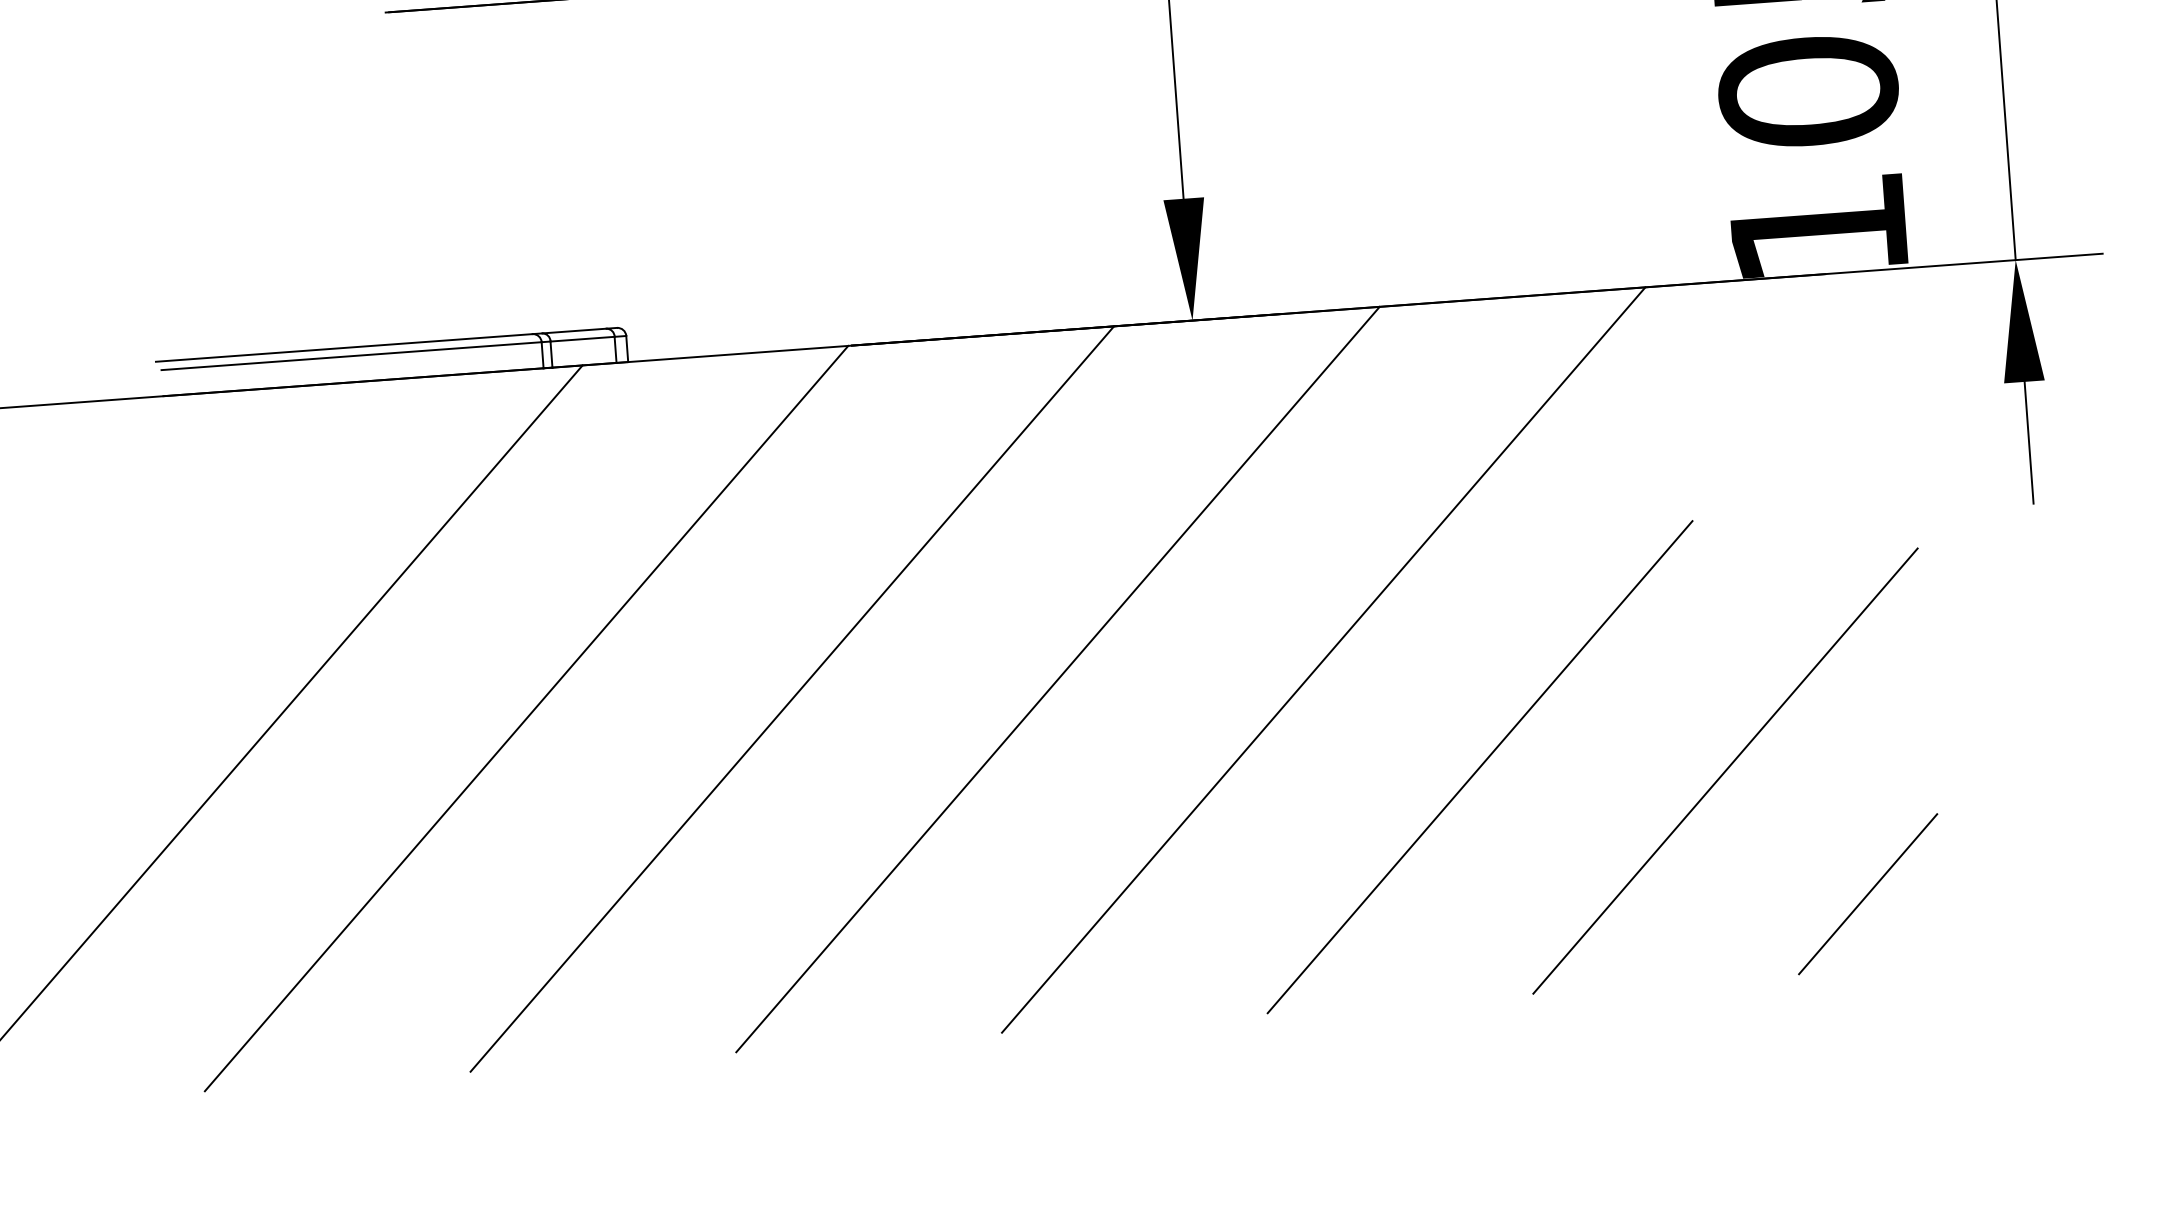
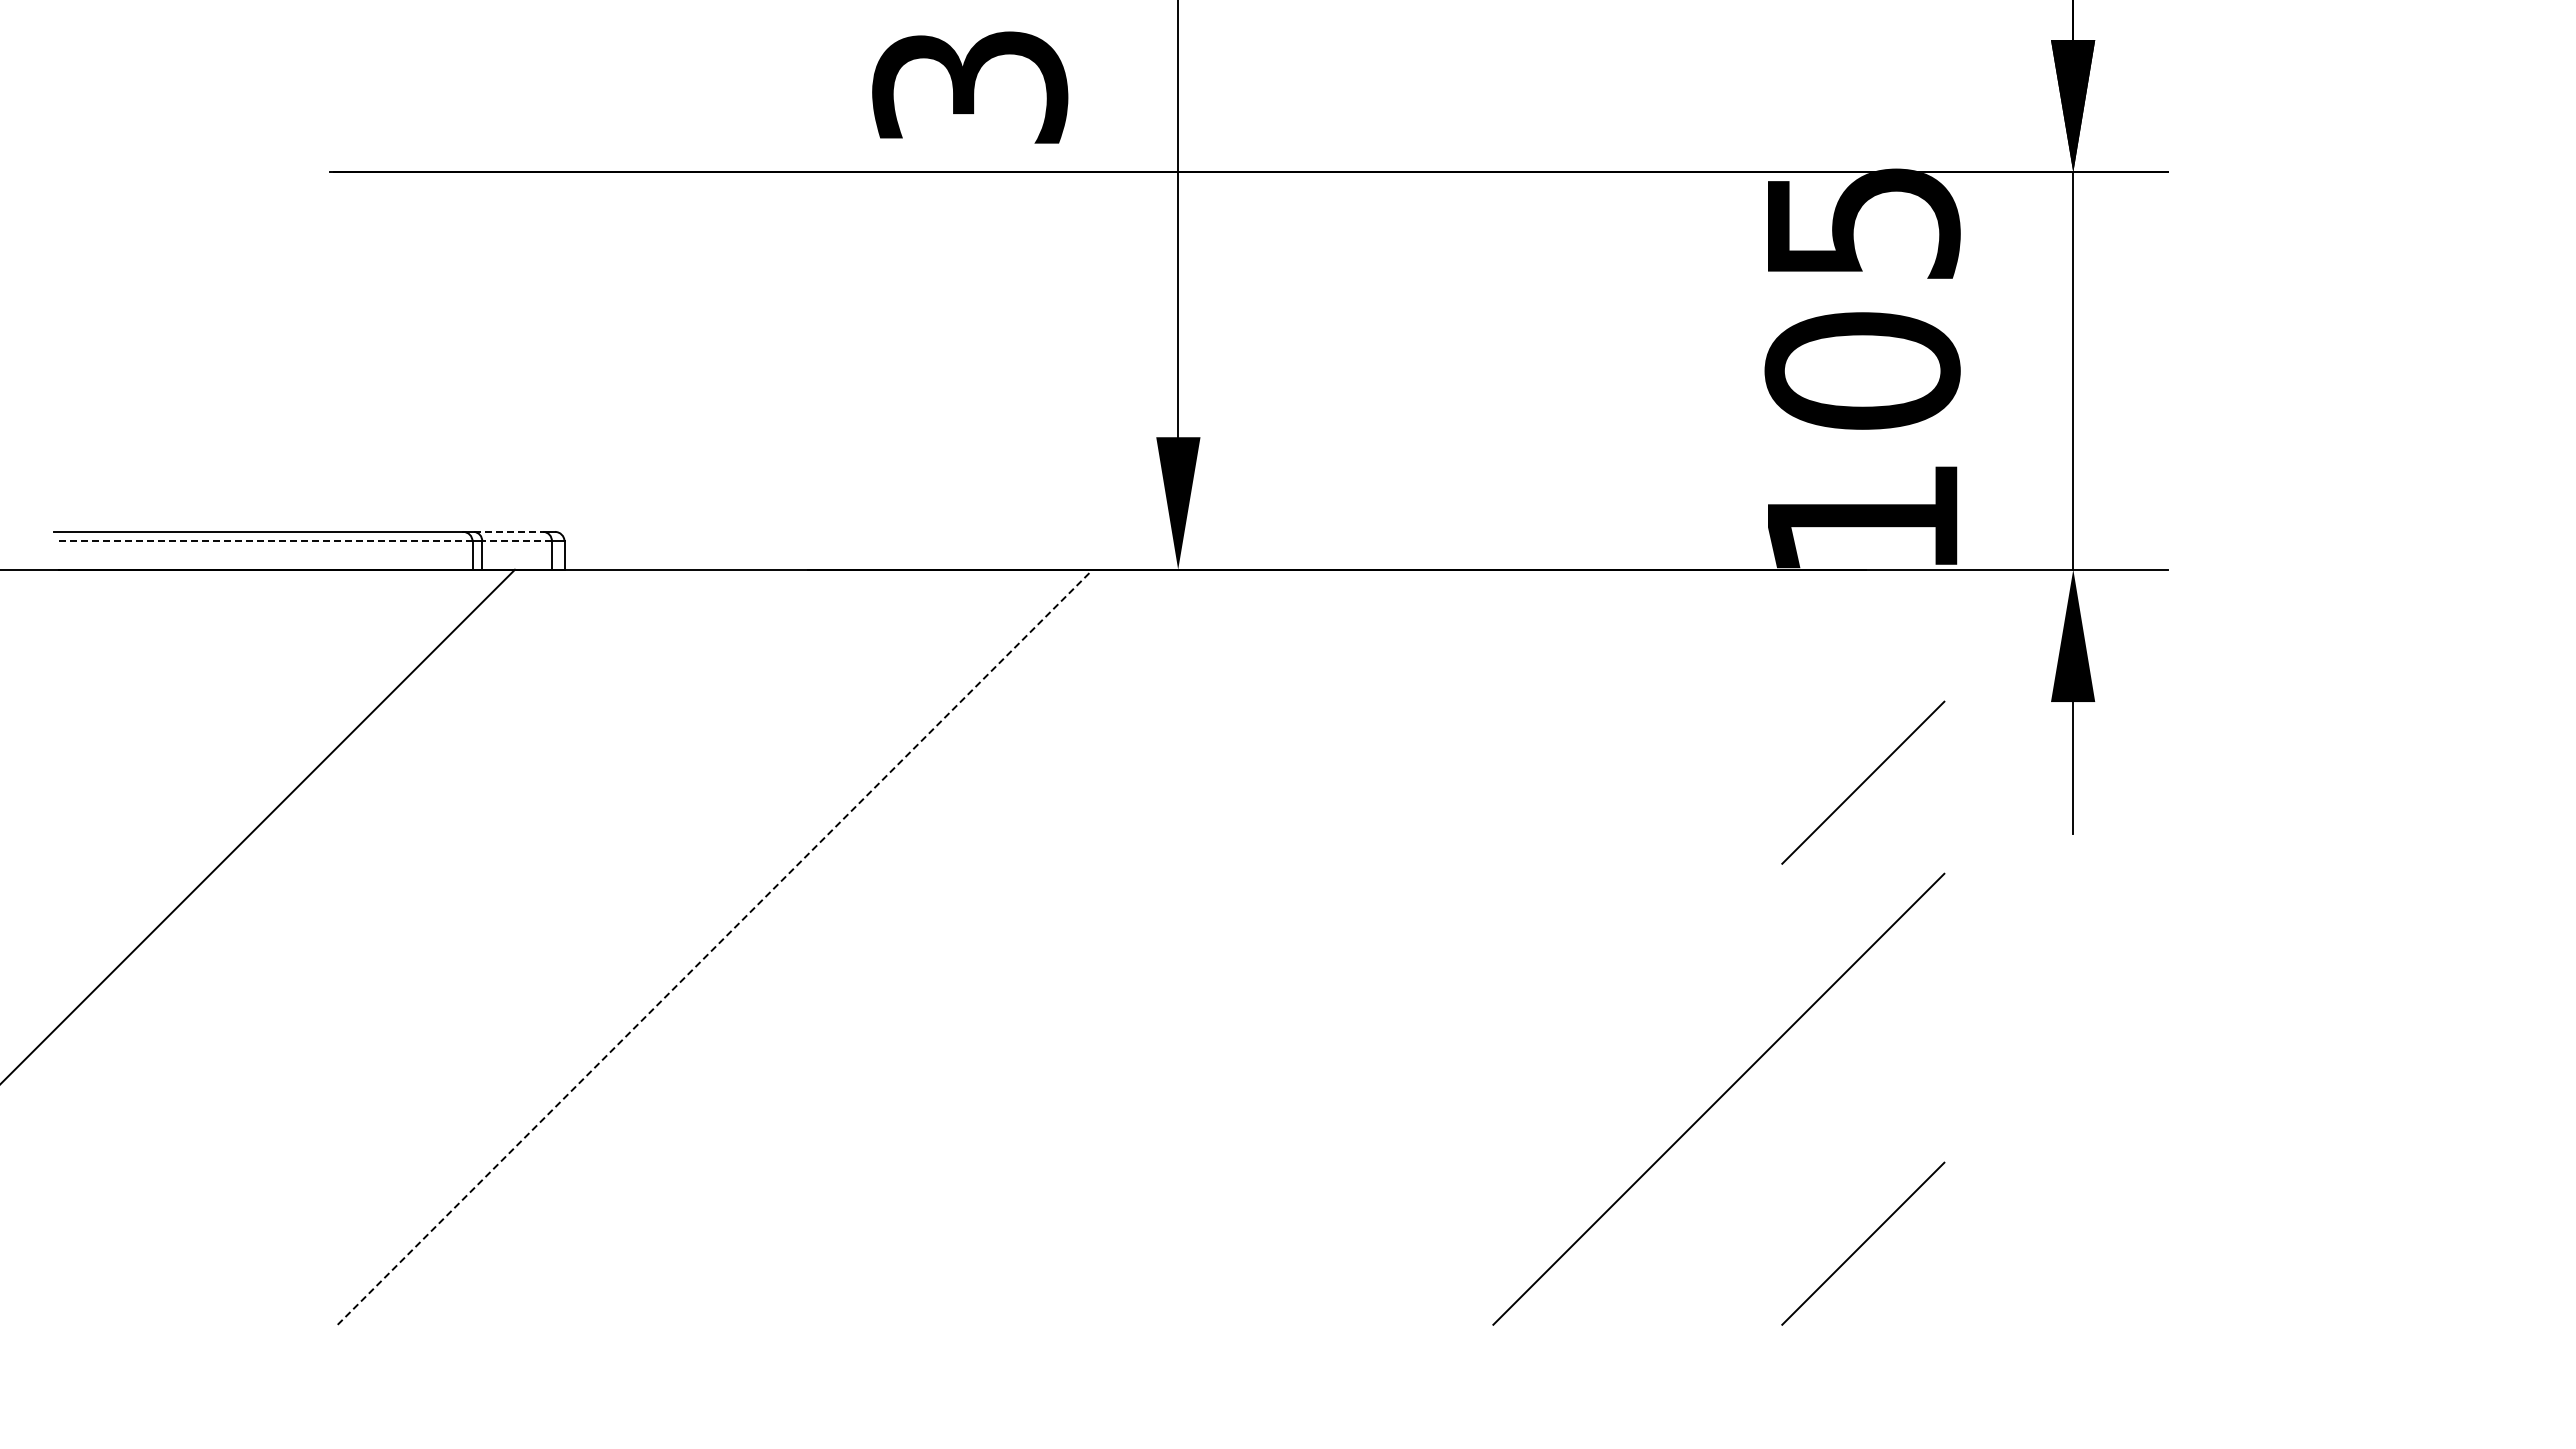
line: (574, 330) -> (508, 531), solid -> dashed
line: (583, 339) -> (517, 541), solid -> dashed
line: (351, 356) -> (265, 541), solid -> dashed
line: (1837, 470) -> (1863, 782), added
line: (1323, 659) -> (1292, 946), removed
line: (1057, 678) -> (1003, 946), removed
line: (792, 699) -> (715, 947), solid -> dashed
line: (525, 717) -> (425, 946), removed
line: (1479, 767) -> (1453, 1075), removed

